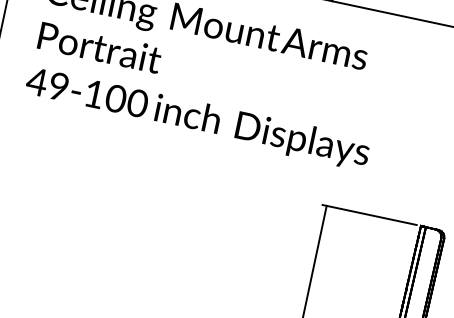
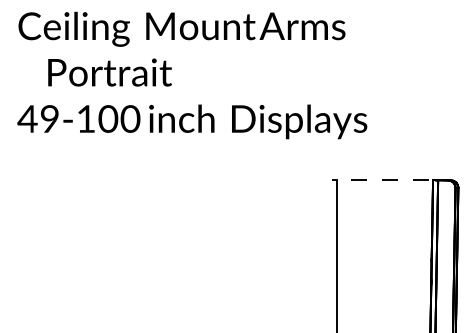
text: (99, 47) -> (109, 72), moved
line: (369, 215) -> (380, 180), solid -> dashed

